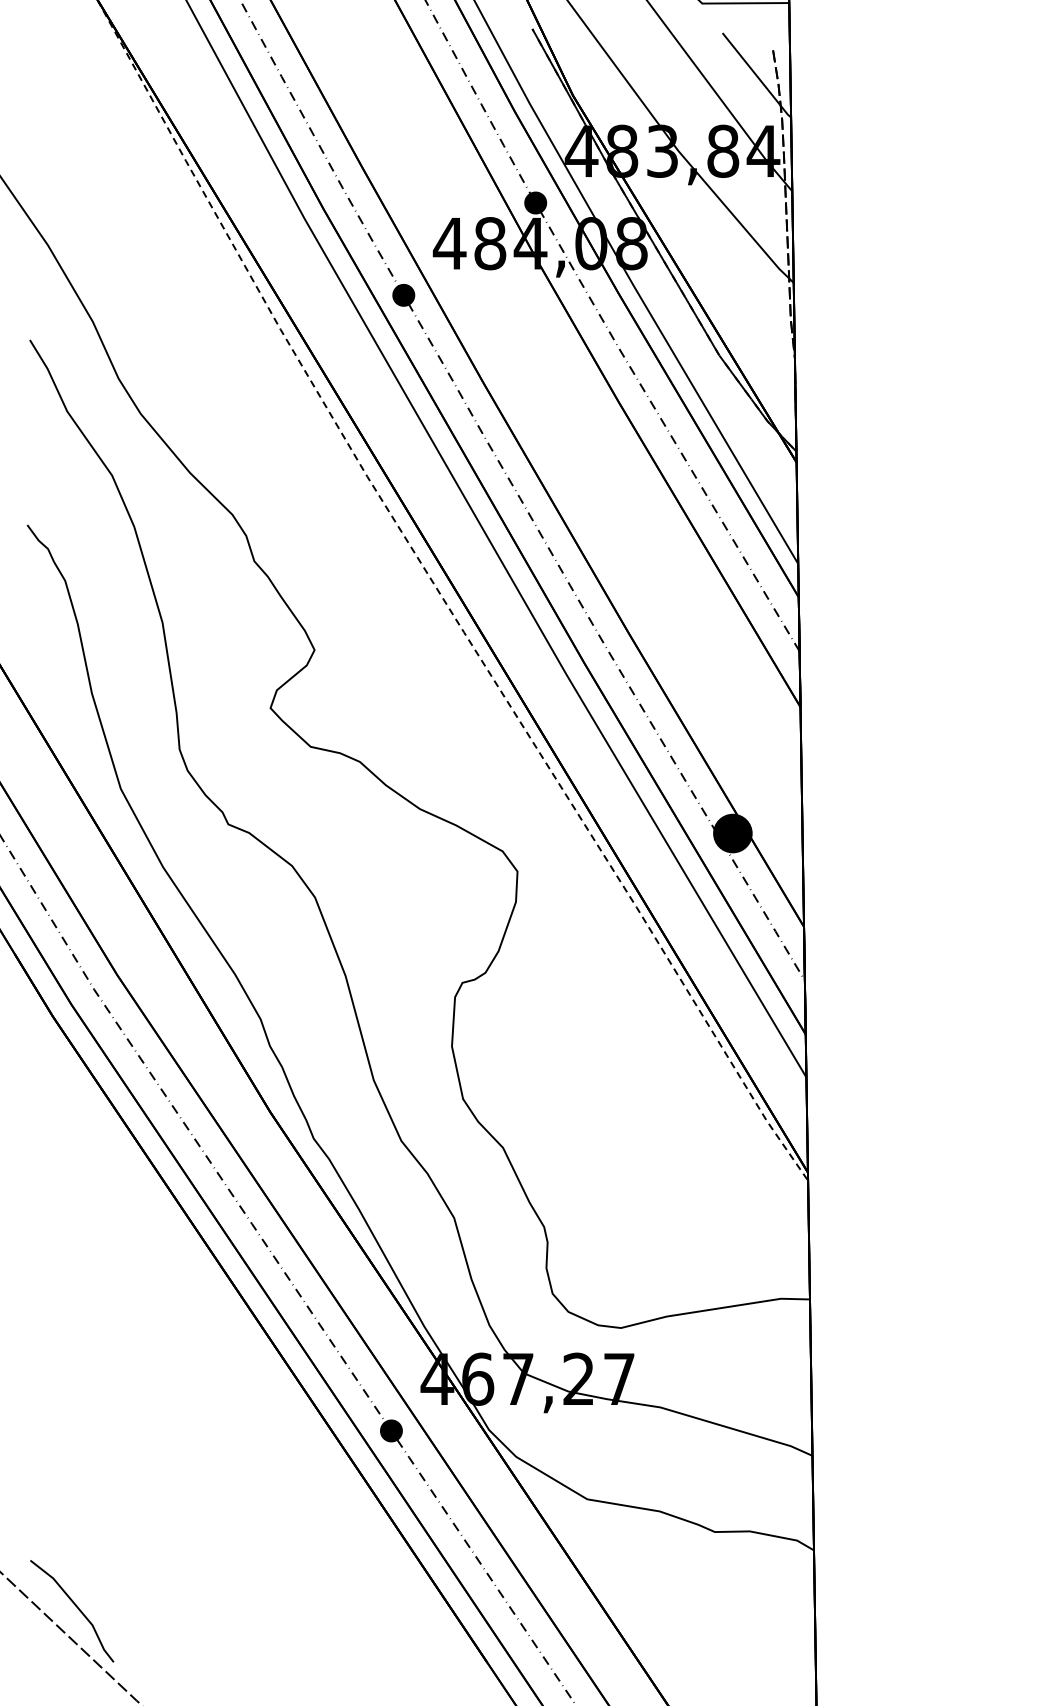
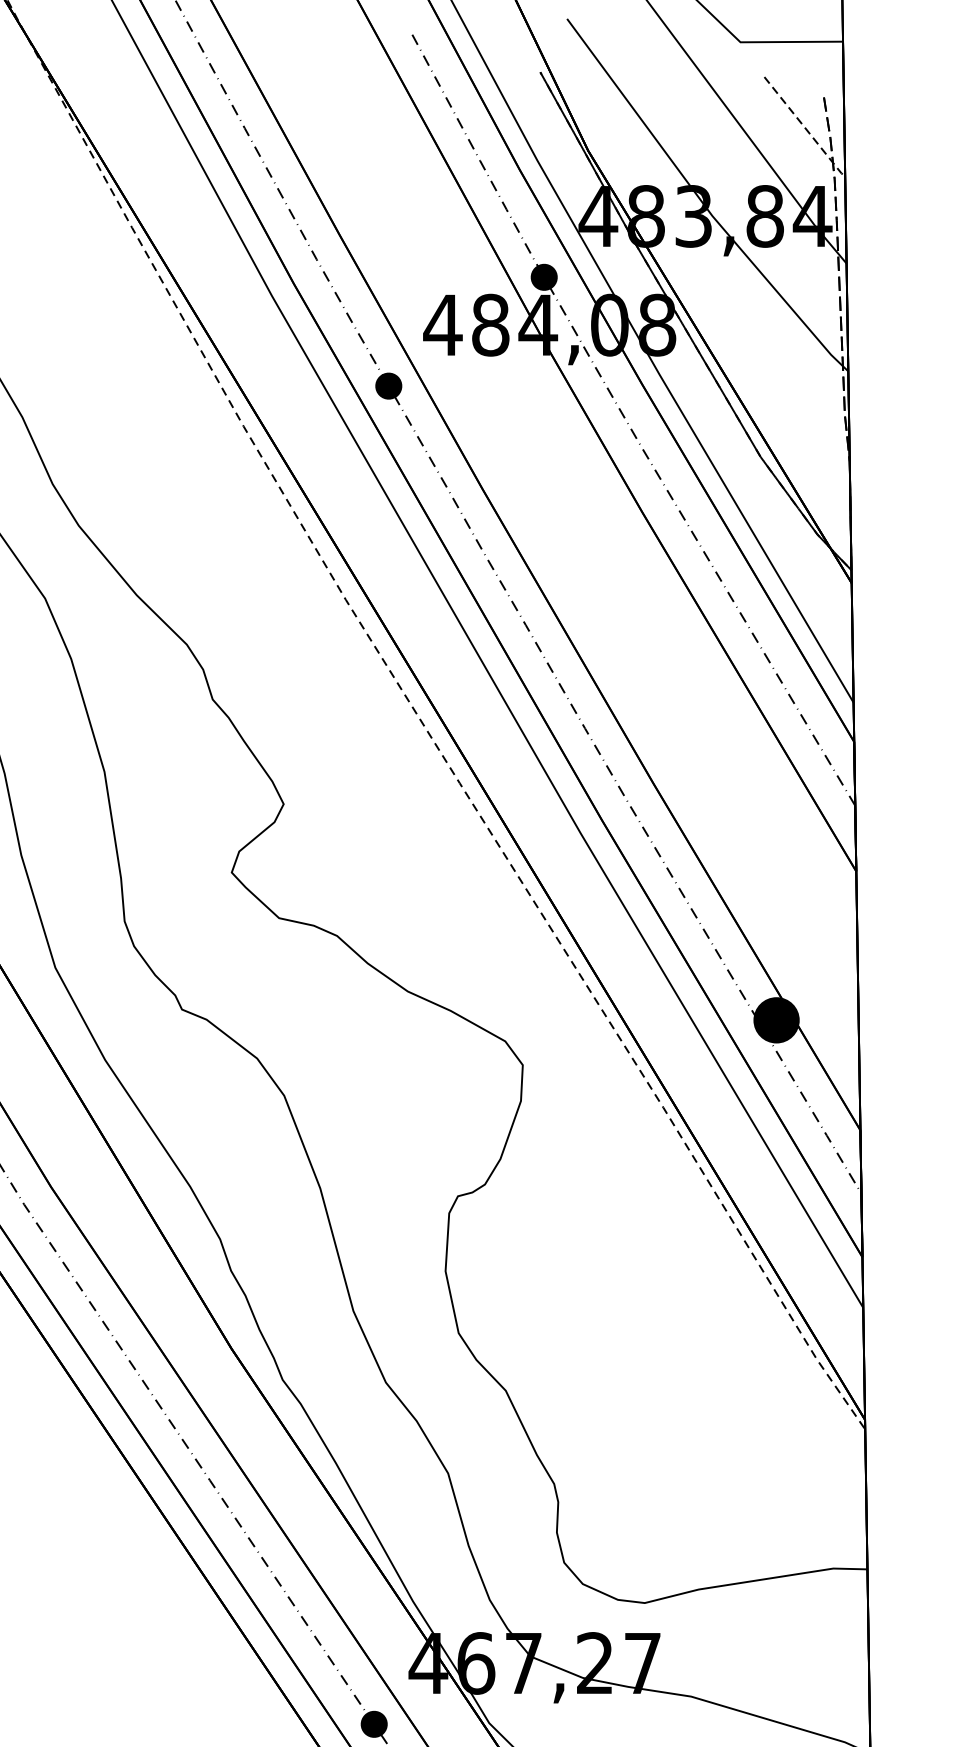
line: (757, 77) -> (805, 129), solid -> dashed

